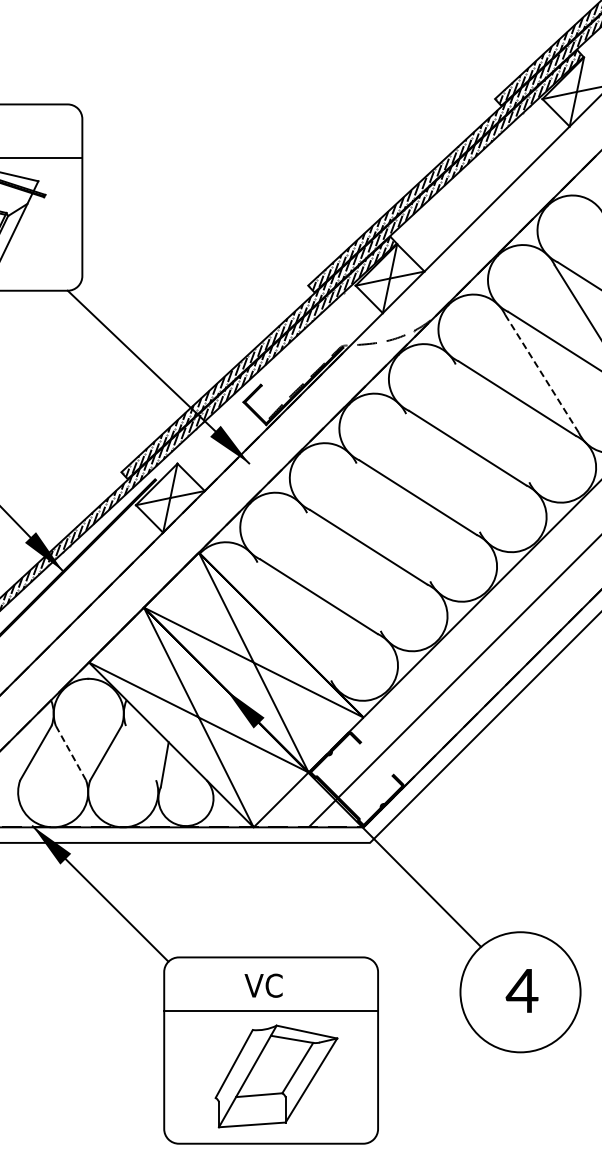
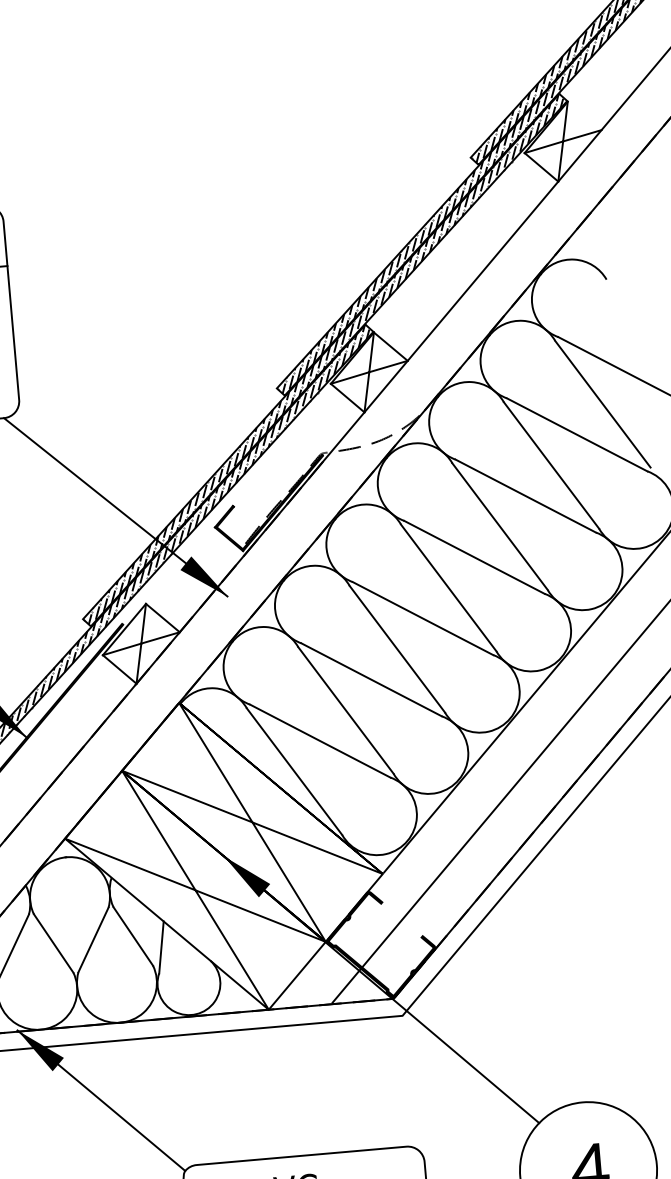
line: (541, 373) -> (550, 465), dashed -> solid
line: (492, 423) -> (500, 526), added
line: (442, 472) -> (448, 587), added
line: (393, 522) -> (397, 649), added
line: (343, 571) -> (345, 709), added
line: (294, 621) -> (294, 771), added
line: (140, 752) -> (132, 935), added
line: (70, 753) -> (53, 943), dashed -> solid

